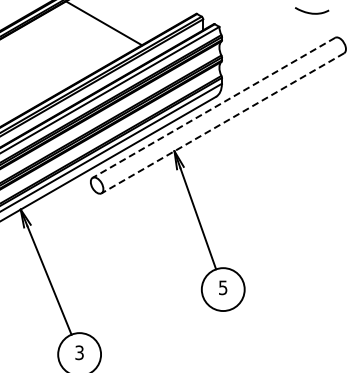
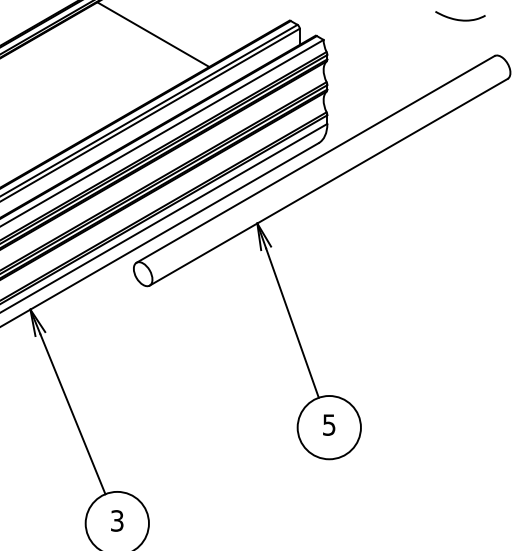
line: (213, 108) -> (314, 160), dashed -> solid
line: (222, 123) -> (328, 182), dashed -> solid

